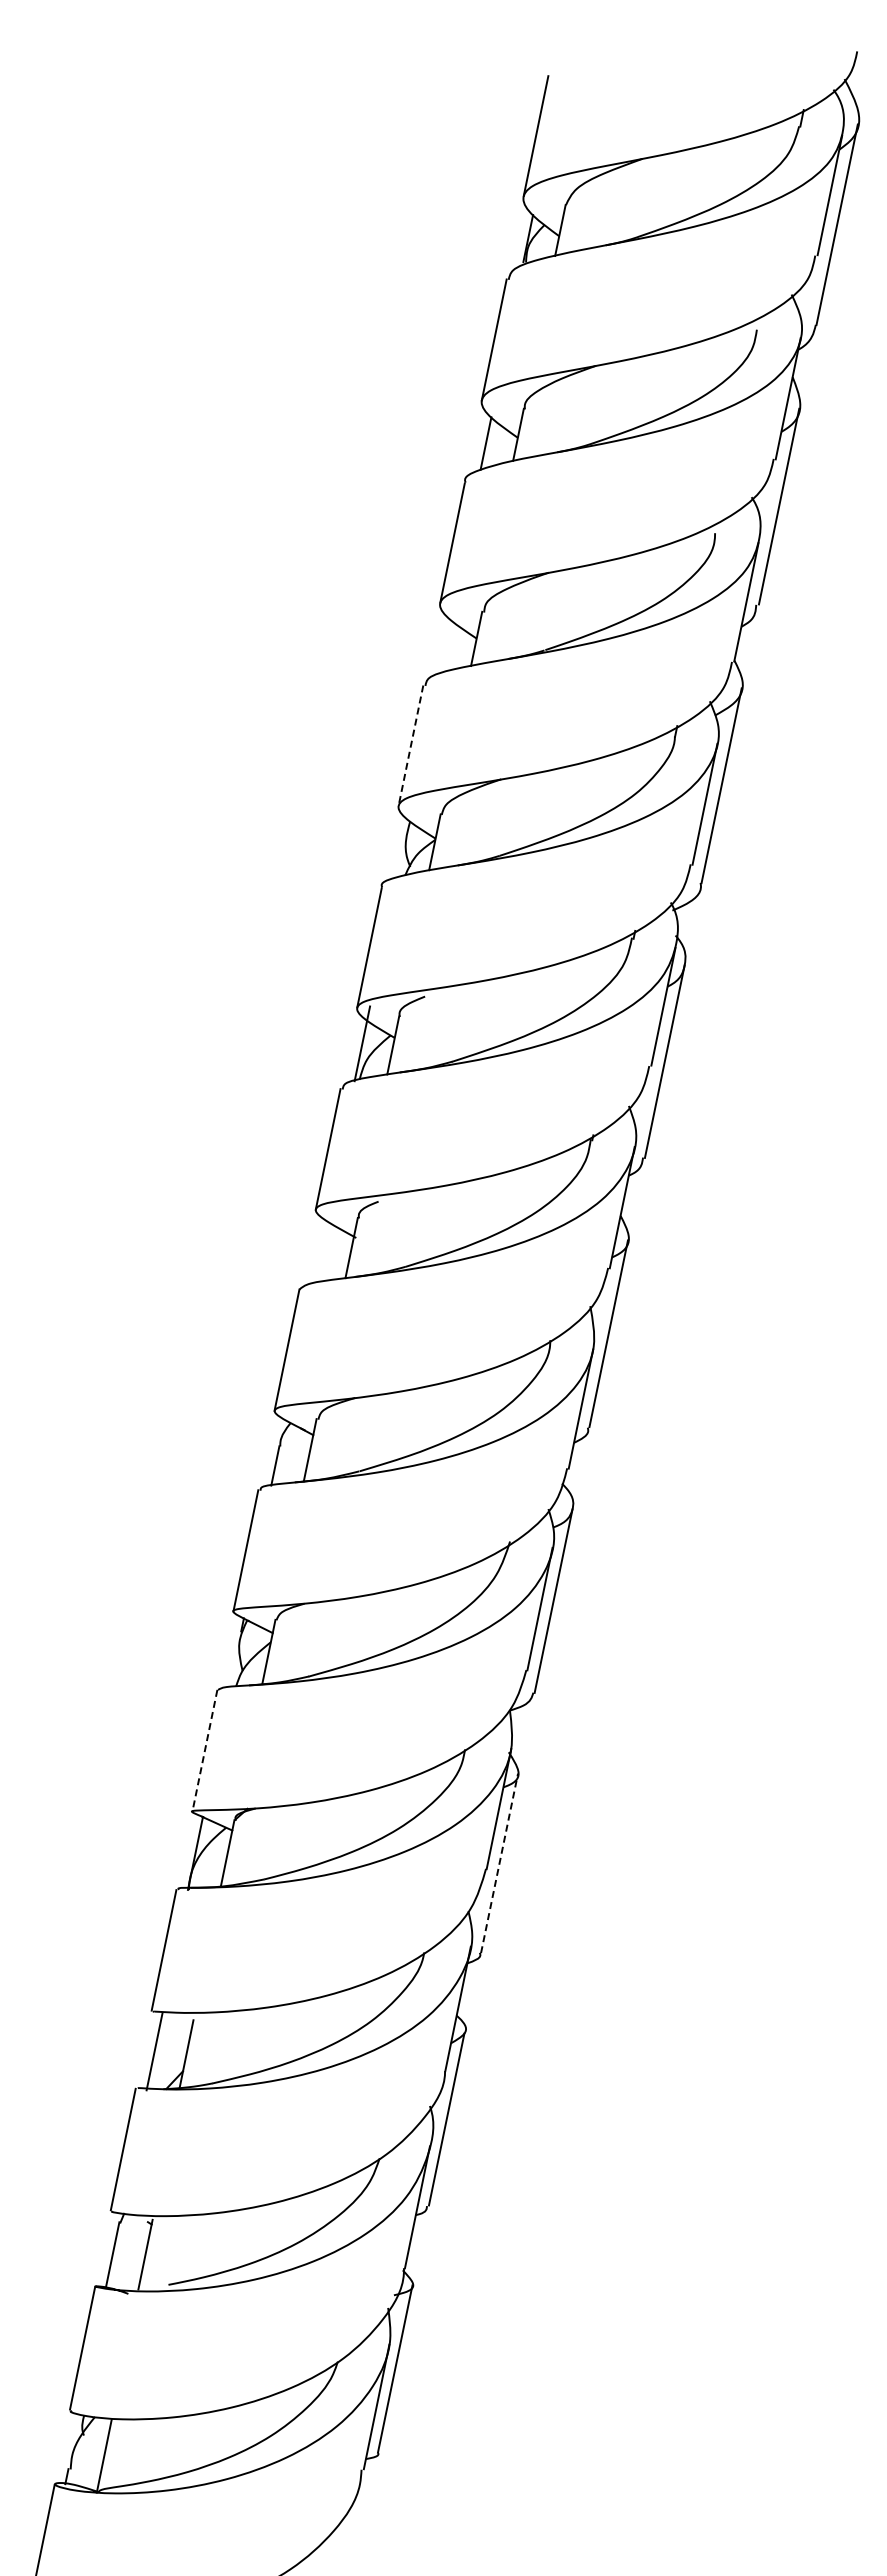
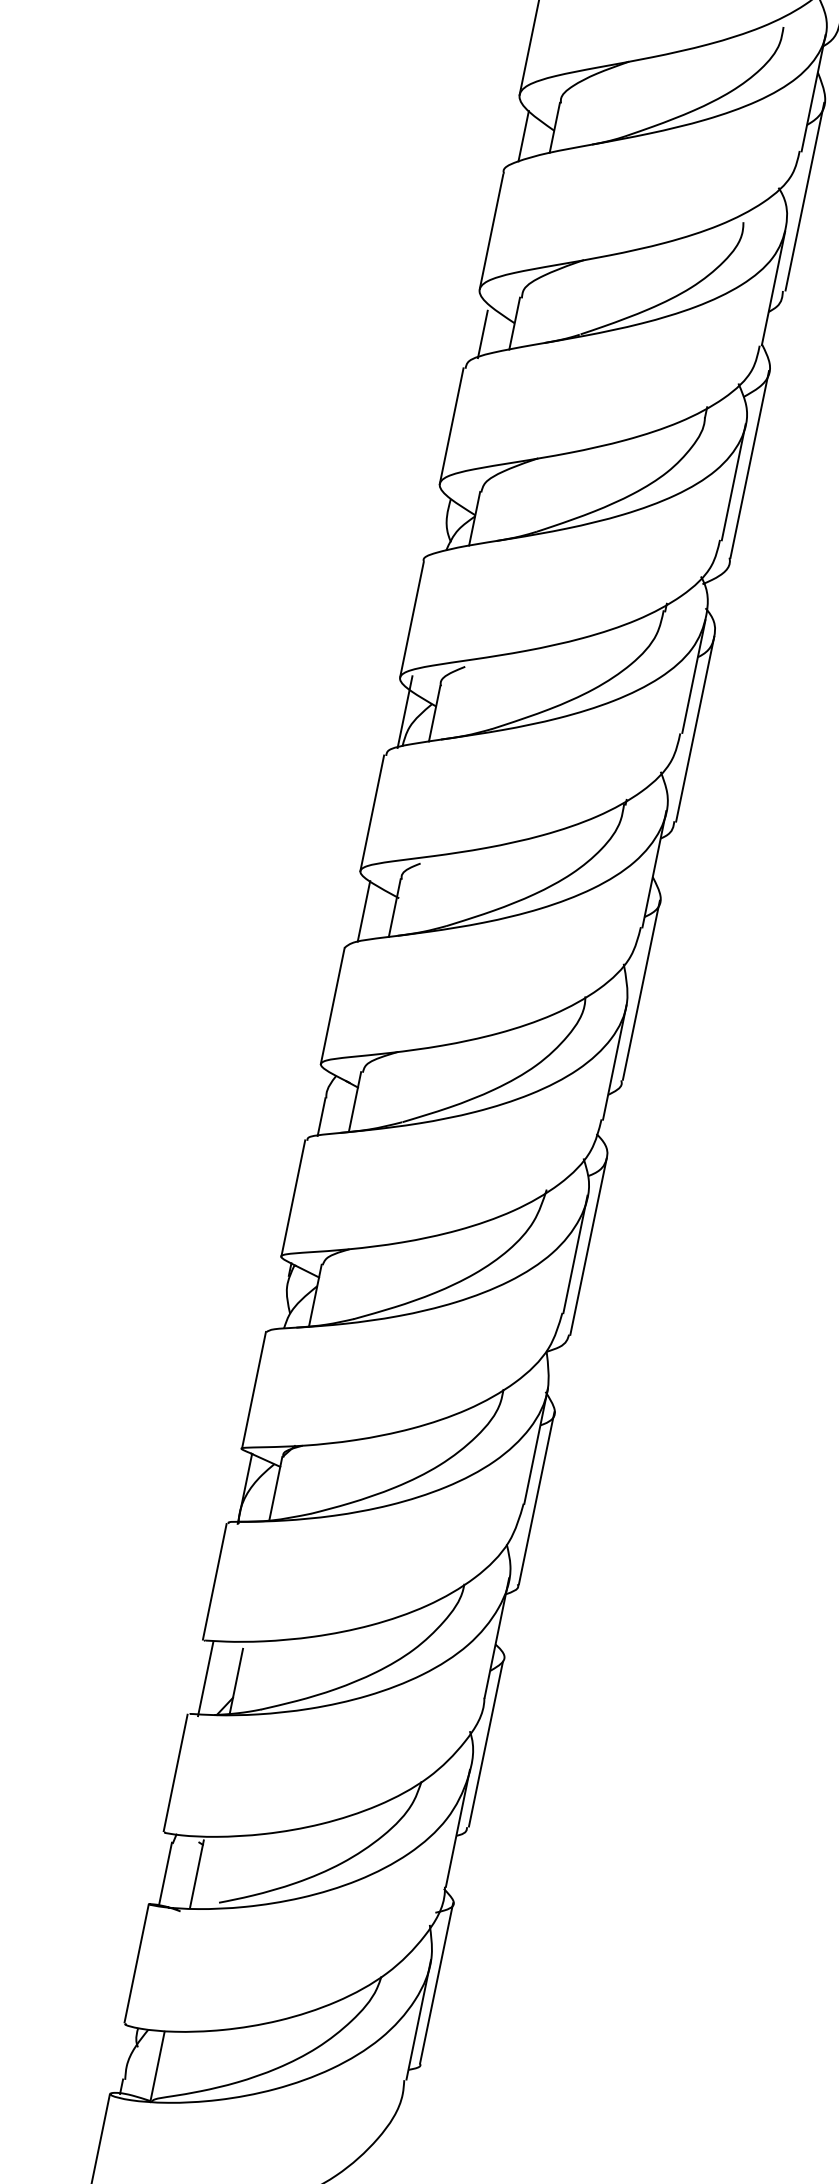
line: (443, 649) -> (482, 333), added
line: (410, 745) -> (451, 425), dashed -> solid
line: (319, 1251) -> (363, 911), added
line: (204, 1751) -> (253, 1391), dashed -> solid
line: (499, 1863) -> (536, 1498), dashed -> solid

